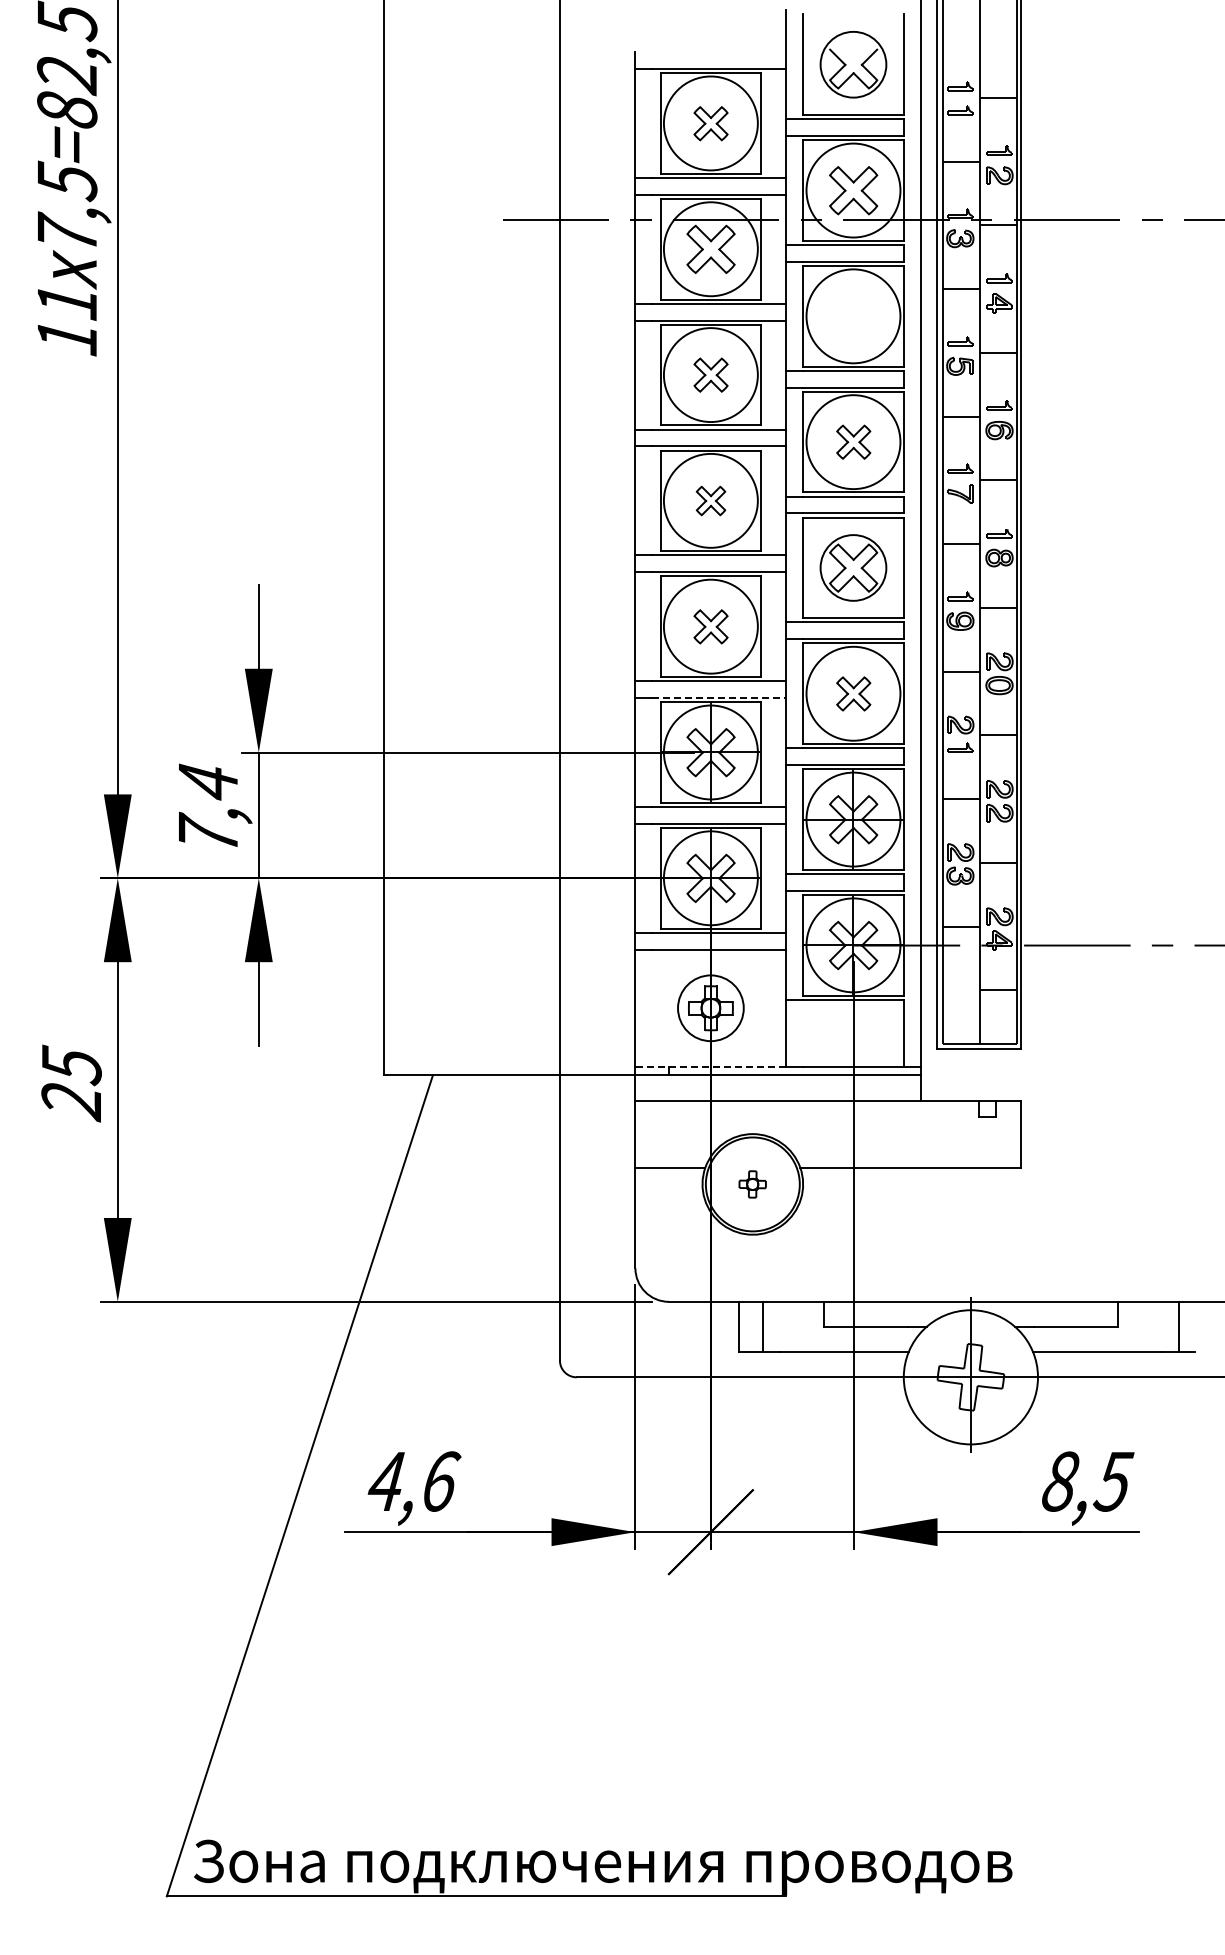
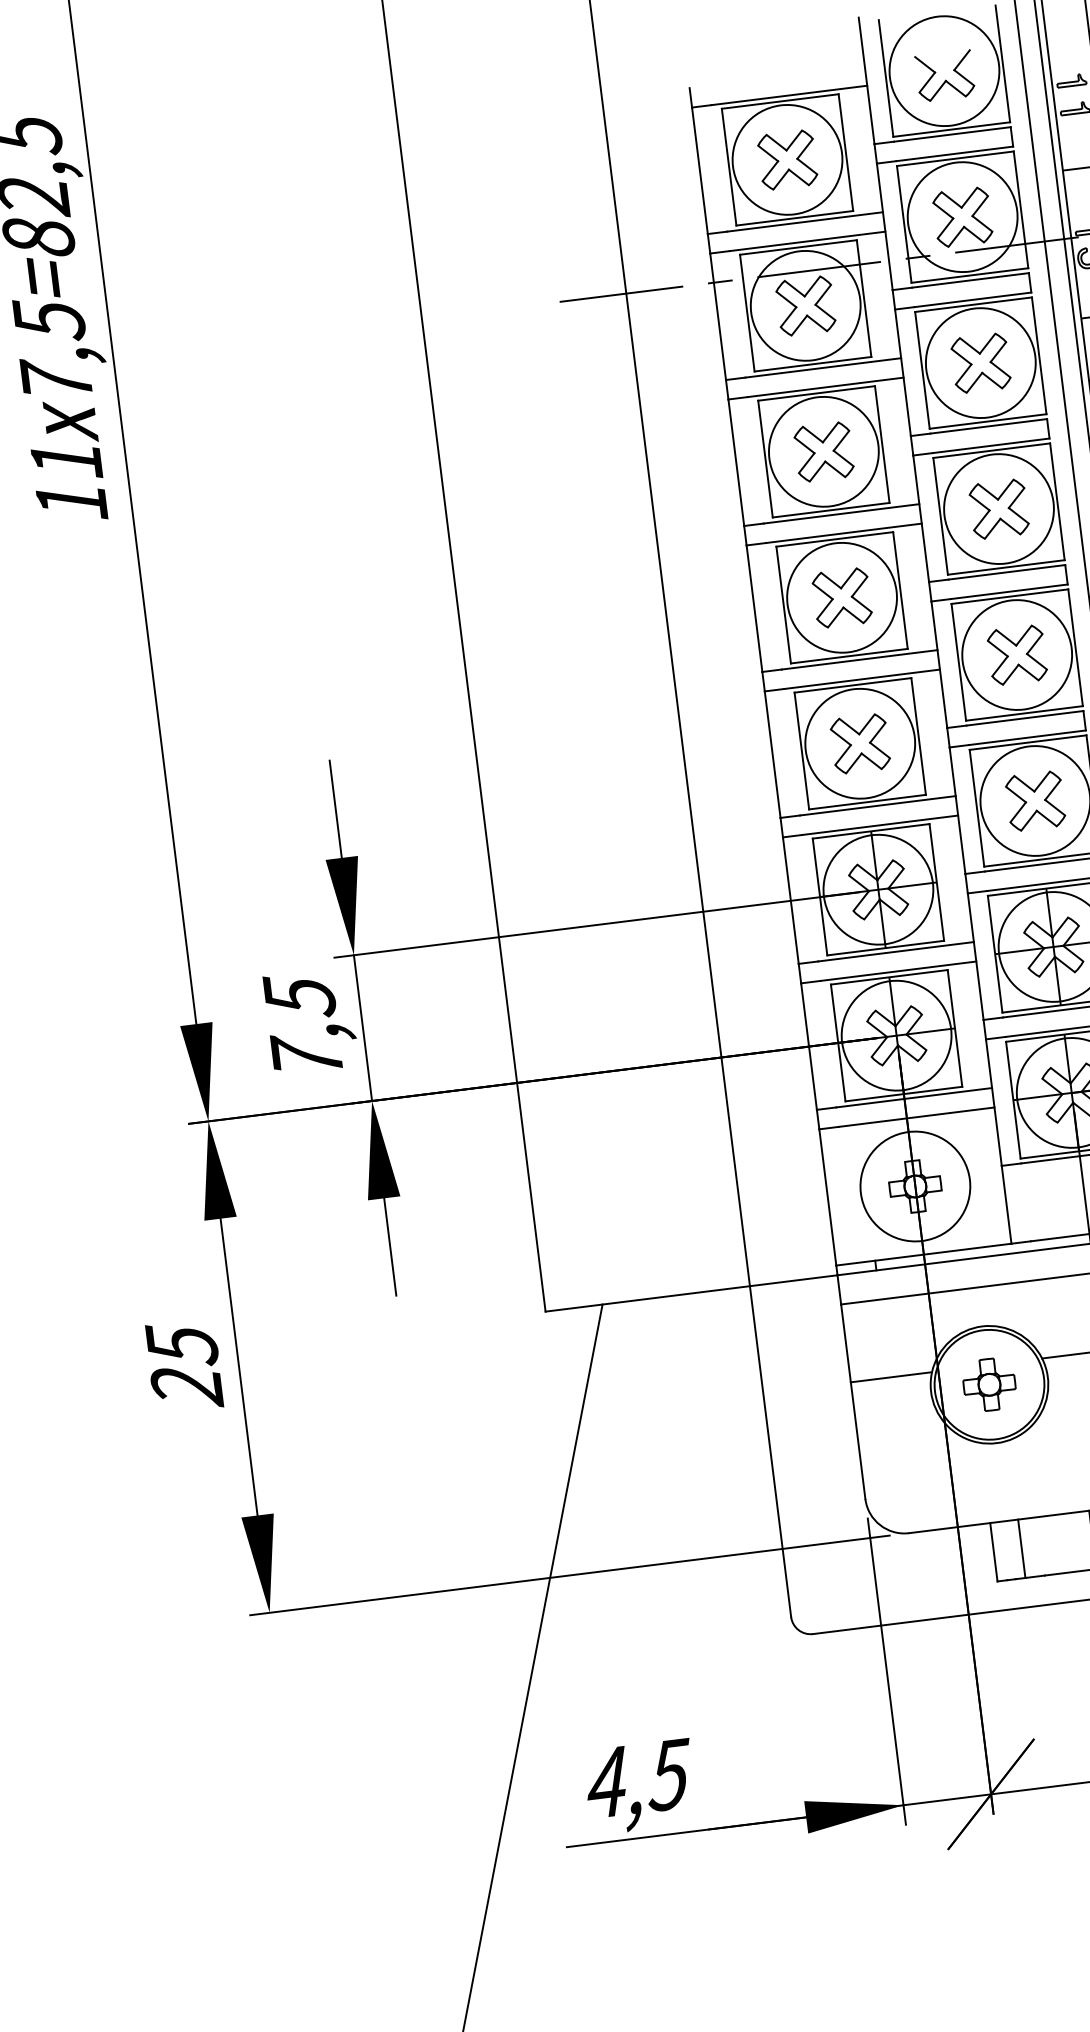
circle: (853, 64) -> (944, 70), size x1.43
part: (710, 123) -> (787, 160), size x1.43
part: (853, 316) -> (980, 363), added
part: (710, 374) -> (823, 451), size x1.43
part: (853, 441) -> (998, 508), size x1.43
part: (710, 500) -> (841, 597), size x1.67
circle: (853, 567) -> (1017, 654), size x1.43
part: (710, 626) -> (859, 743), size x1.43
part: (853, 693) -> (1035, 800), size x1.43
line: (719, 697) -> (880, 824), dashed -> solid
text: (208, 781) -> (299, 995), 7,4 -> 7,5
circle: (710, 1008) -> (914, 1186), size x1.43
line: (710, 1067) -> (923, 1255), dashed -> solid
part: (752, 1184) -> (989, 1384), size x1.67
text: (440, 1481) -> (670, 1774), 4,6 -> 4,5

